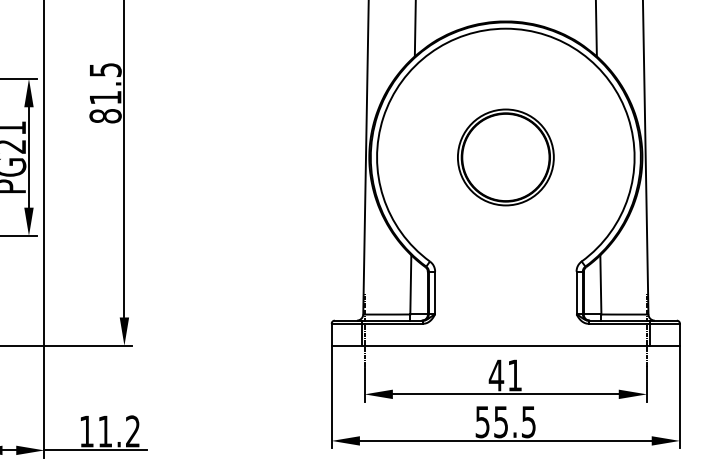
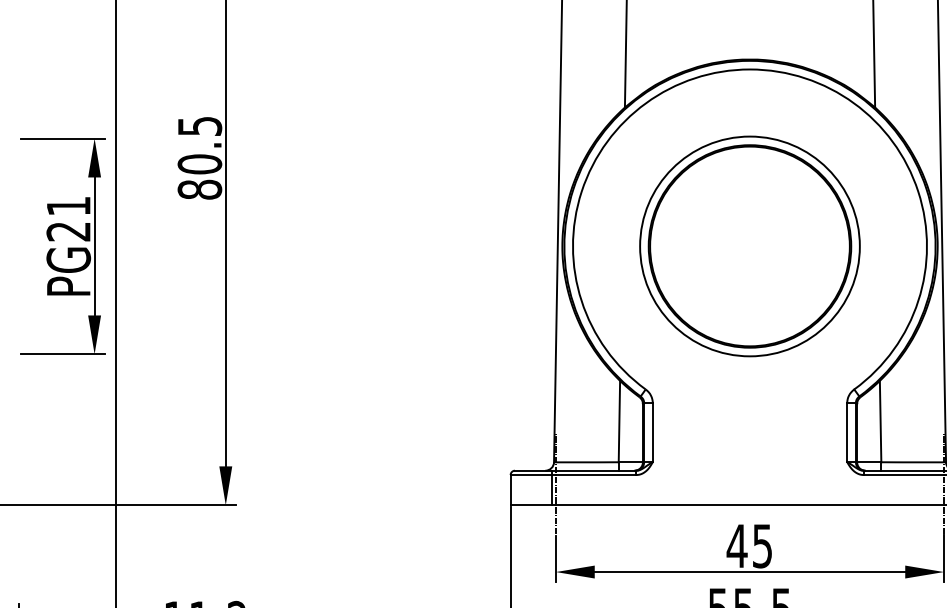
text: (105, 97) -> (199, 164), 81.5 -> 80.5
part: (505, 157) -> (749, 246), size x1.67
text: (514, 375) -> (761, 546), 41 -> 45

